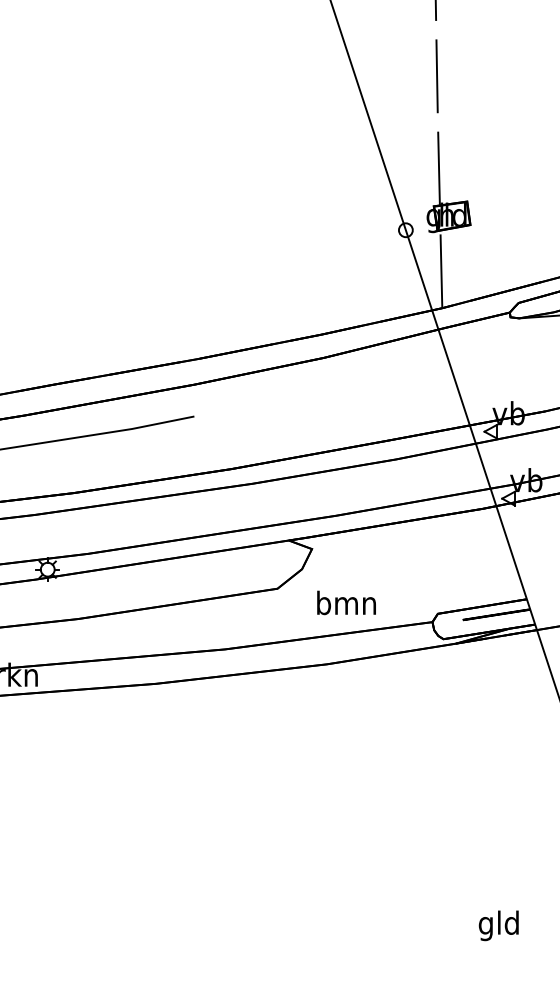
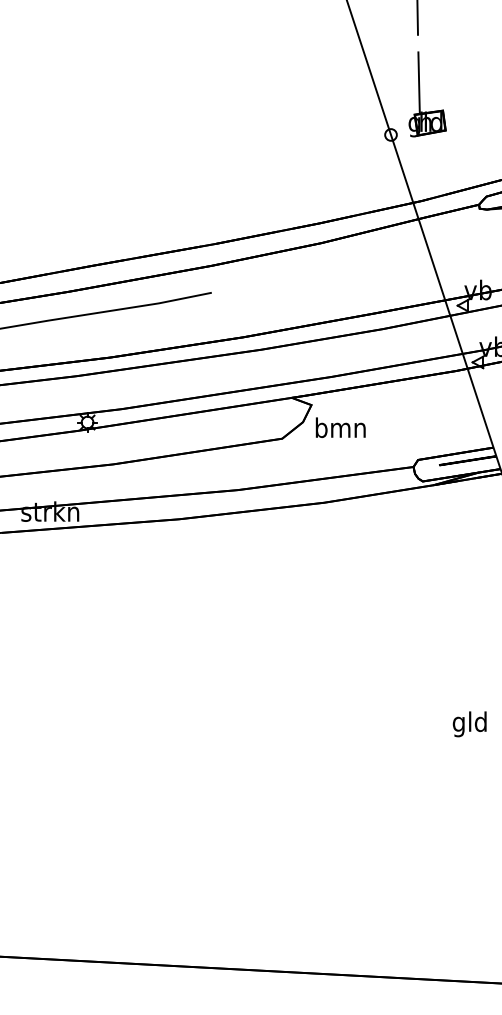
line: (440, 269) -> (420, 168), removed
text: (346, 602) -> (340, 427), moved

